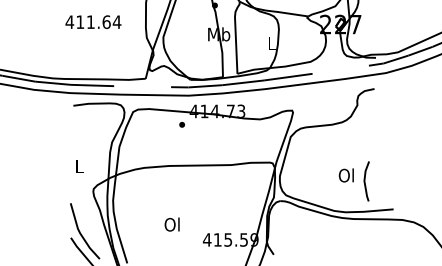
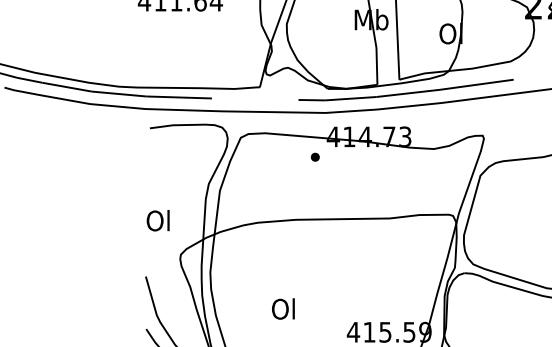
text: (270, 43) -> (449, 33), L -> Ol
text: (78, 166) -> (157, 220), L -> Ol
text: (171, 224) -> (282, 308), moved

